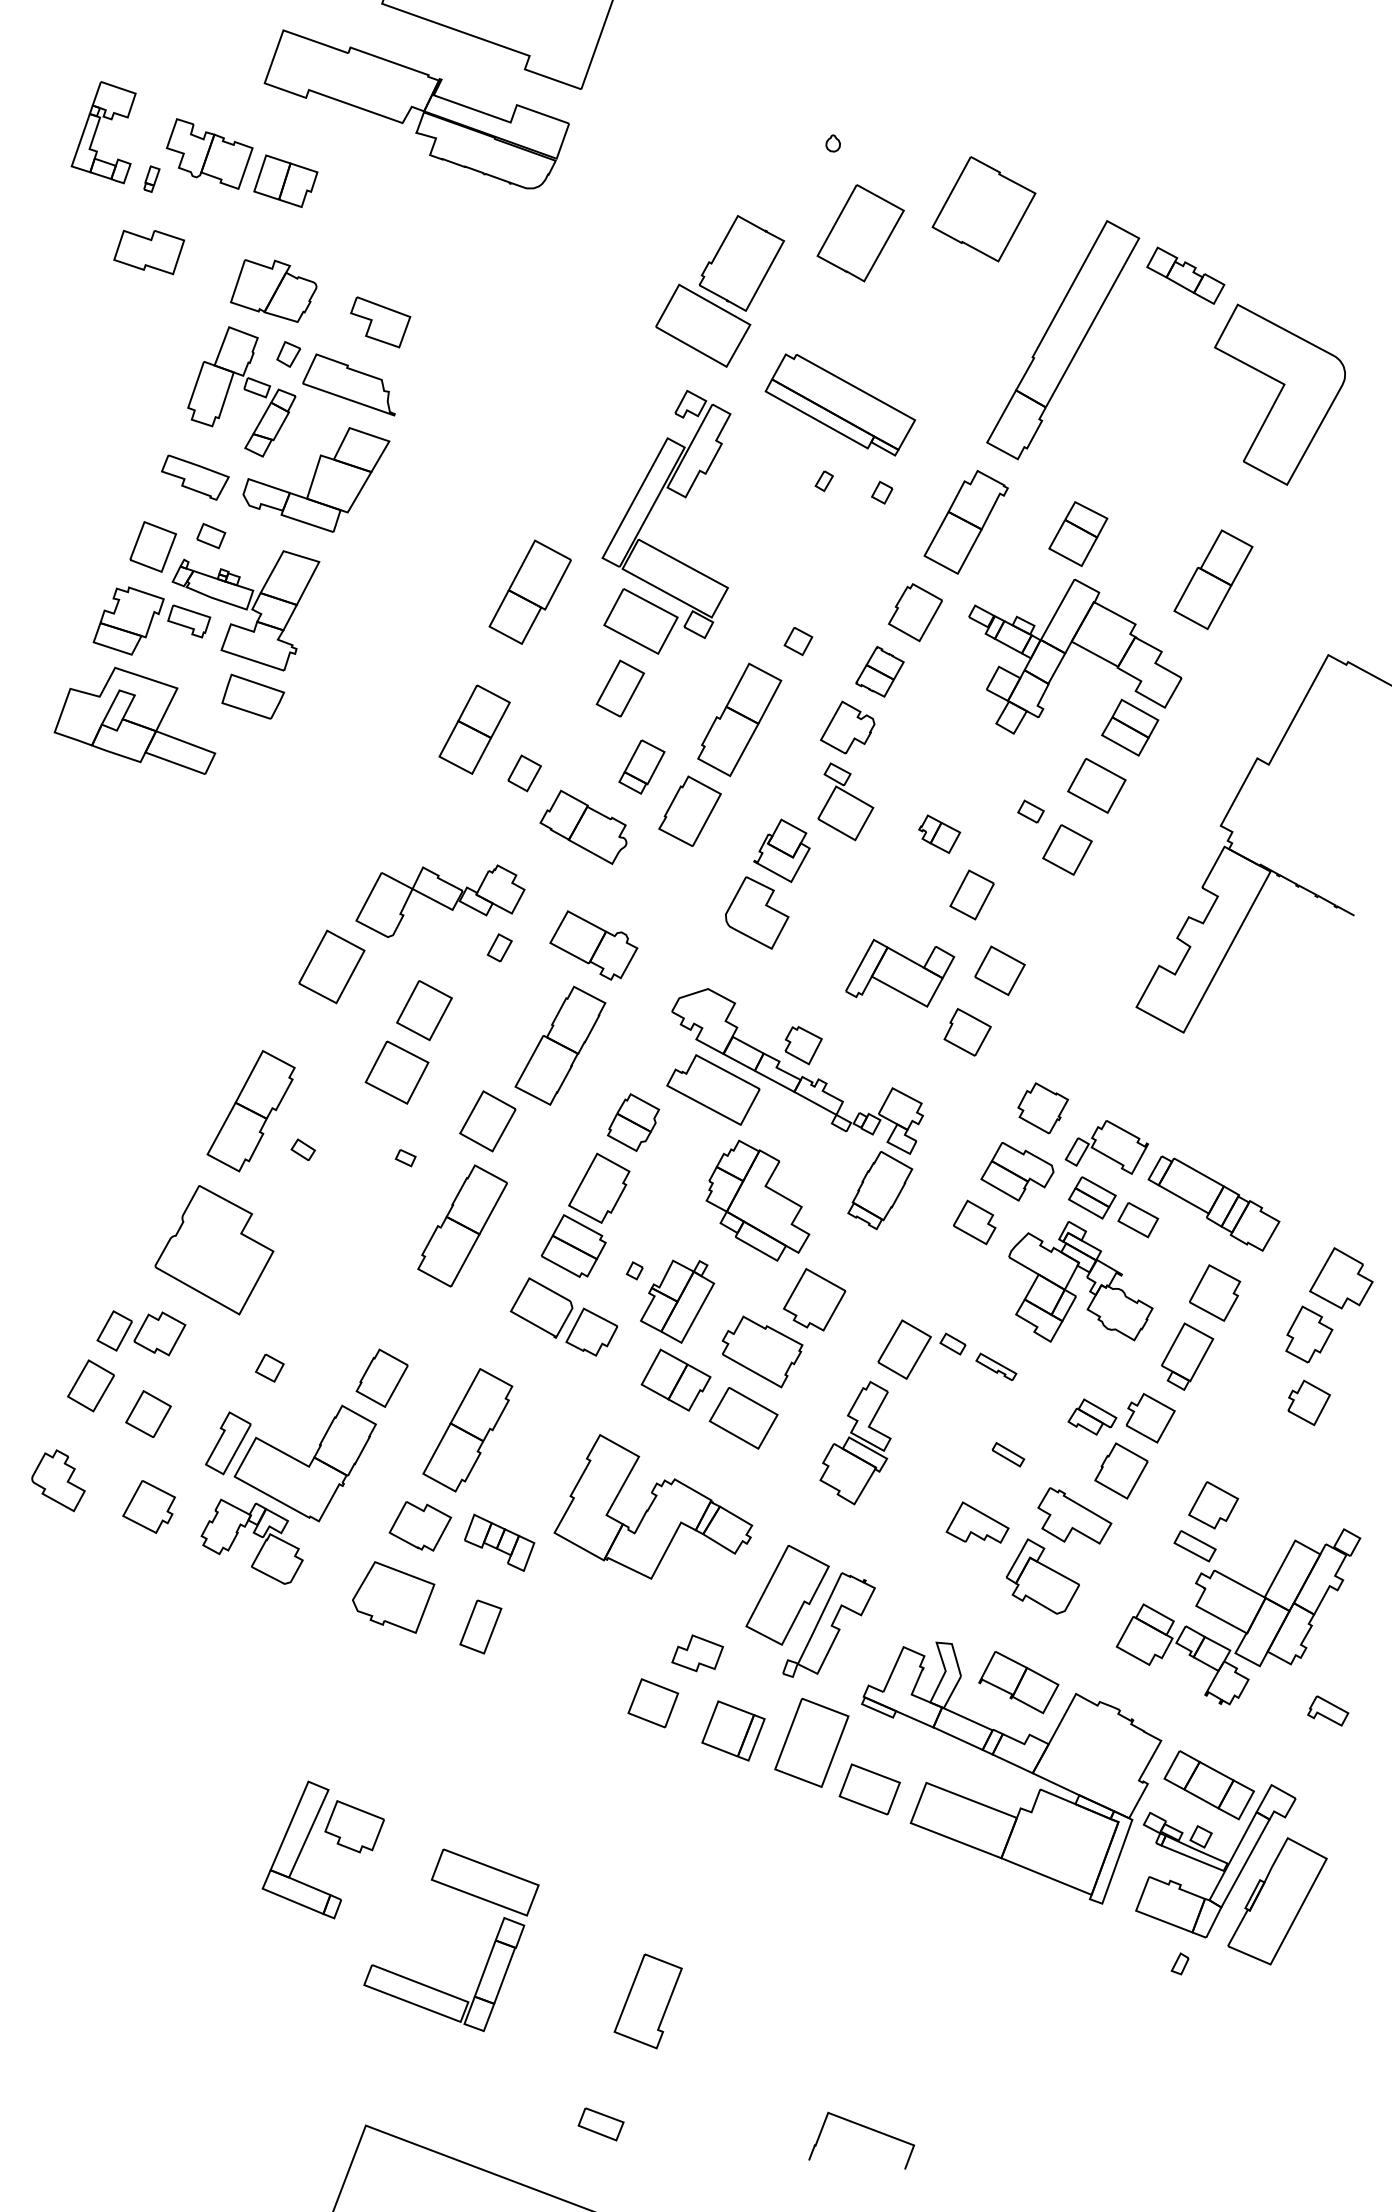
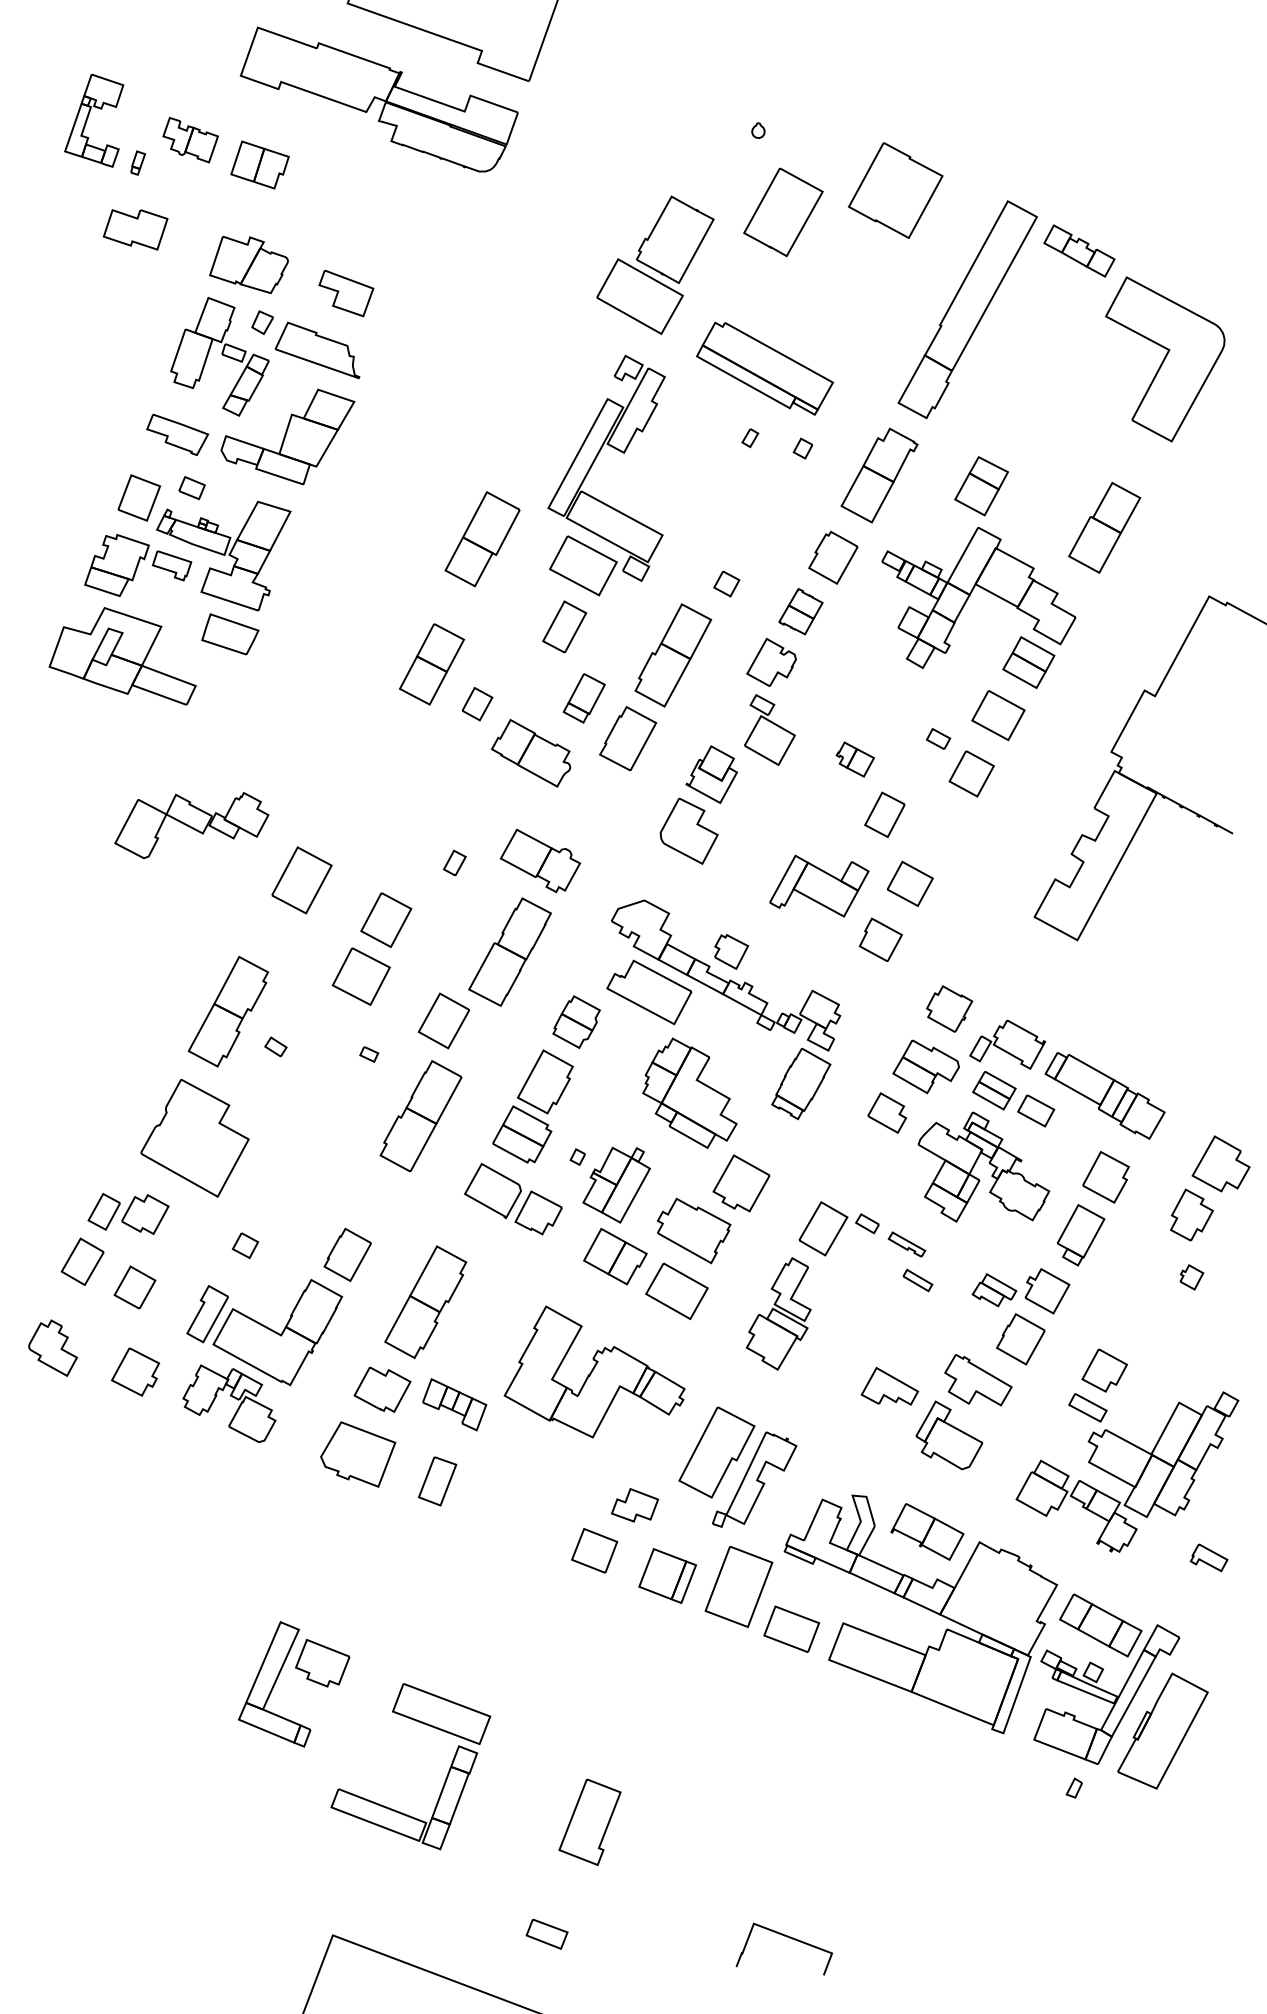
part: (209, 153) -> (190, 139), size x0.7
part: (440, 901) -> (191, 825), moved
part: (1308, 1403) -> (1191, 1277), size x0.6
part: (1007, 1454) -> (917, 1280), moved

